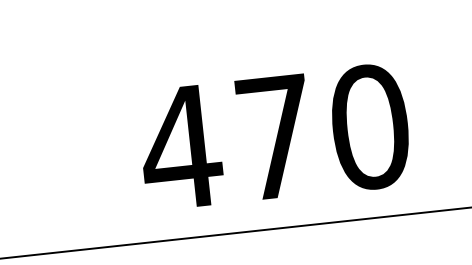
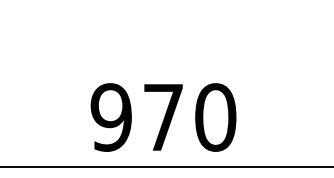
text: (179, 147) -> (110, 117), 470 -> 970

